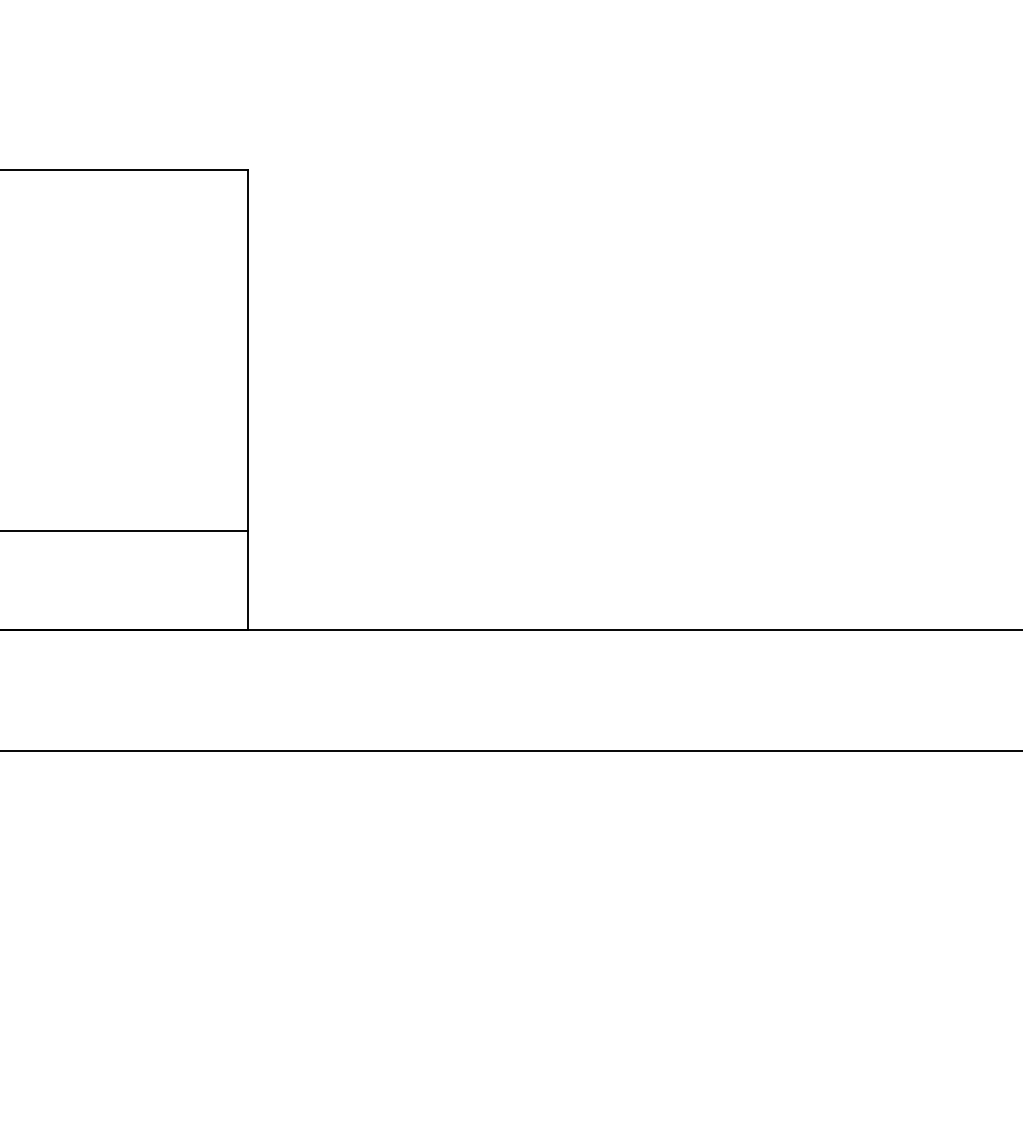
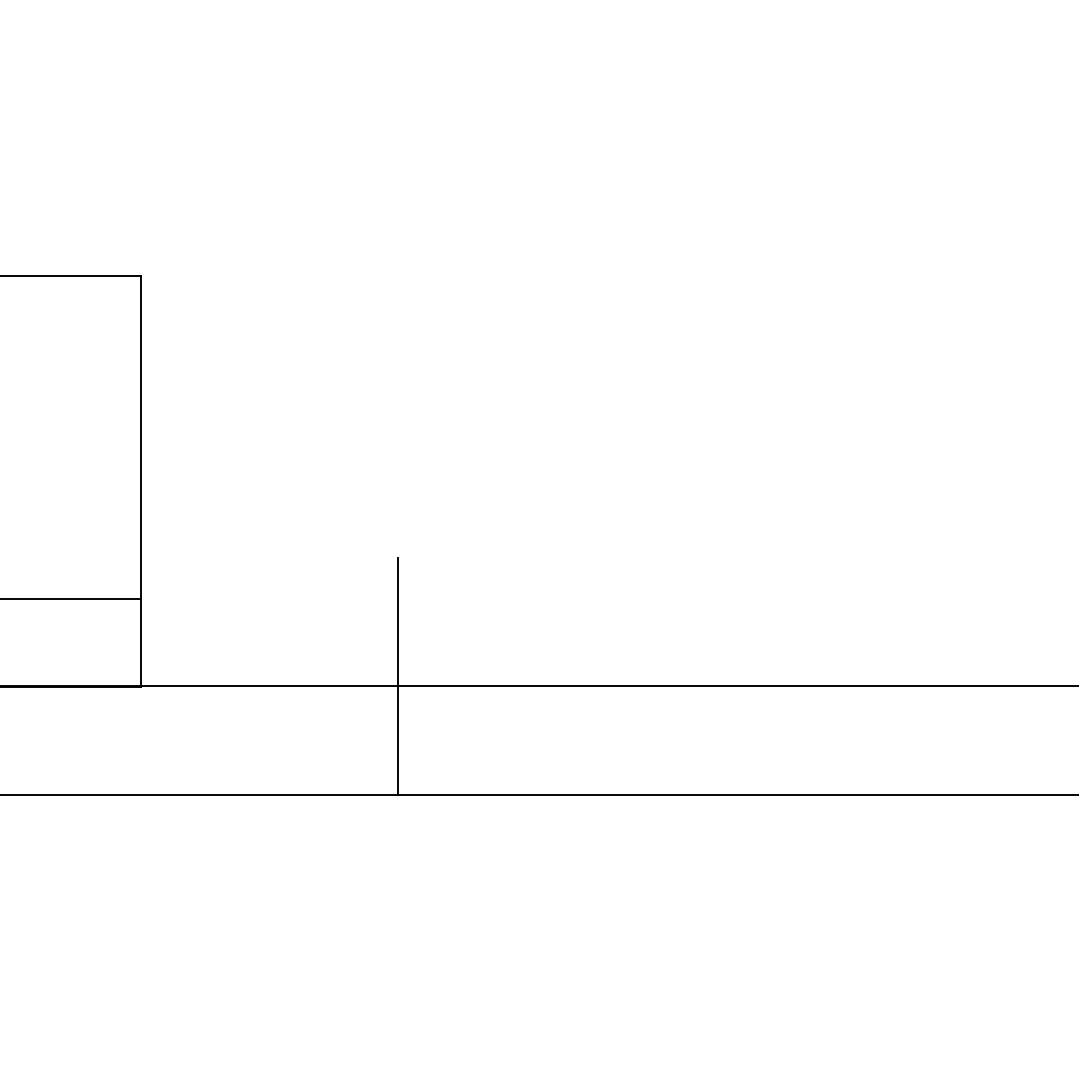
line: (537, 618) -> (398, 676), added

